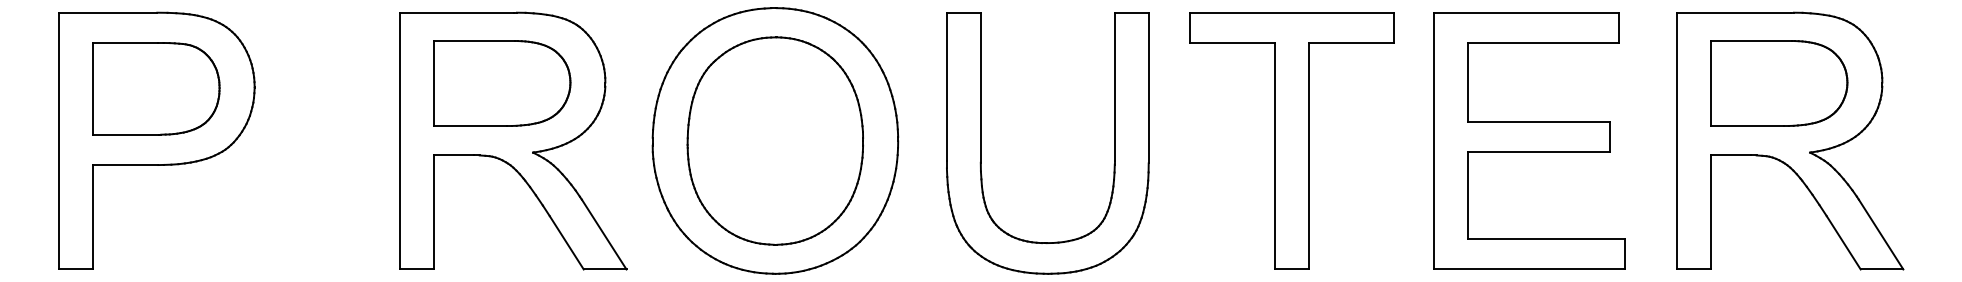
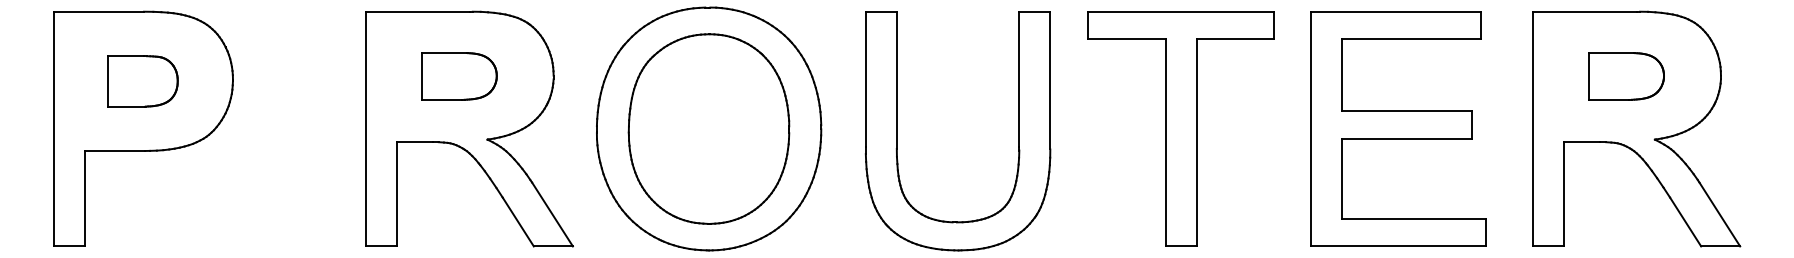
part: (502, 83) -> (459, 76), size x0.6
part: (1779, 83) -> (1626, 76), size x0.6
part: (155, 89) -> (142, 81), size x0.6

